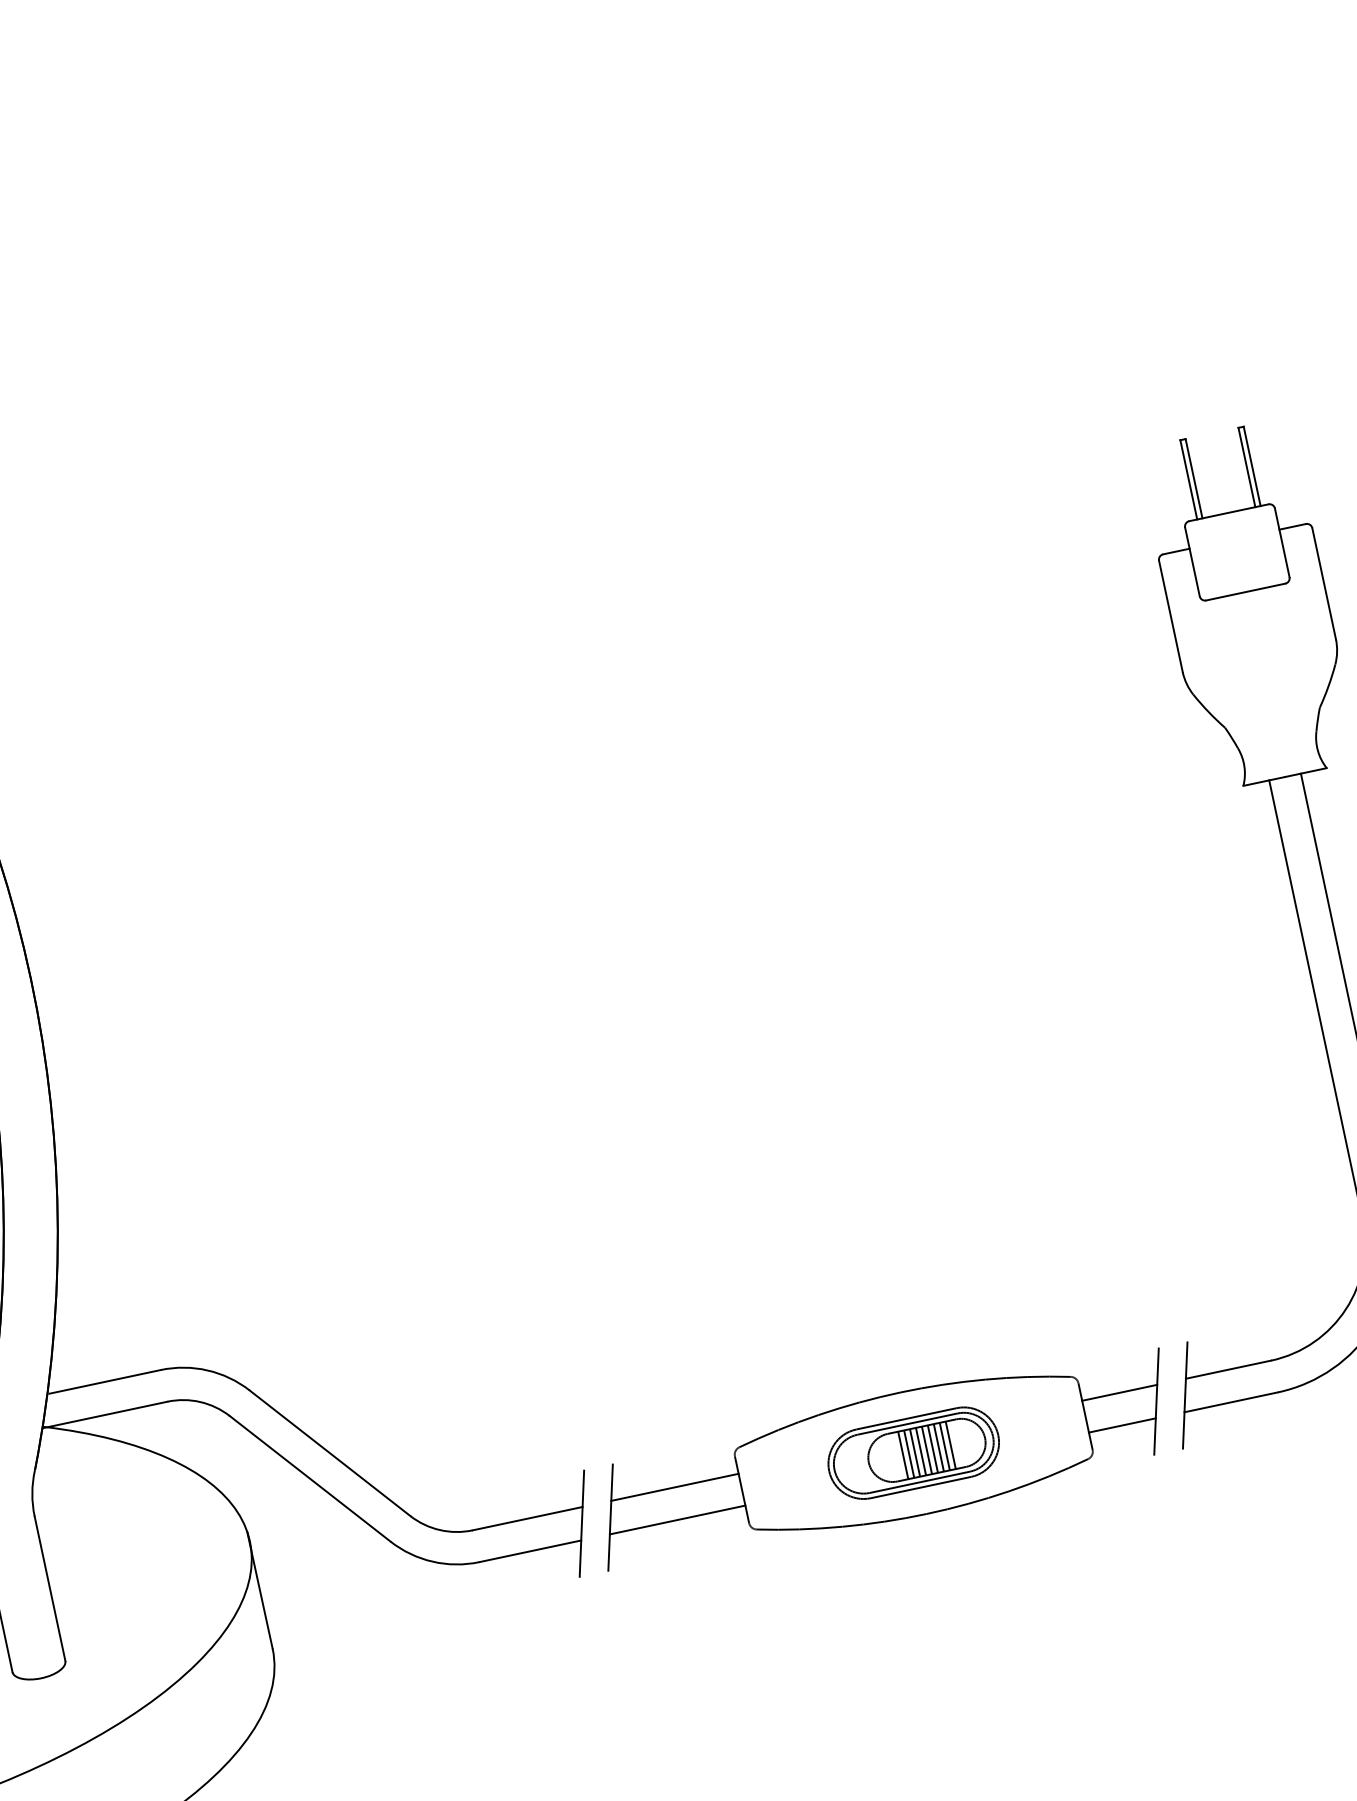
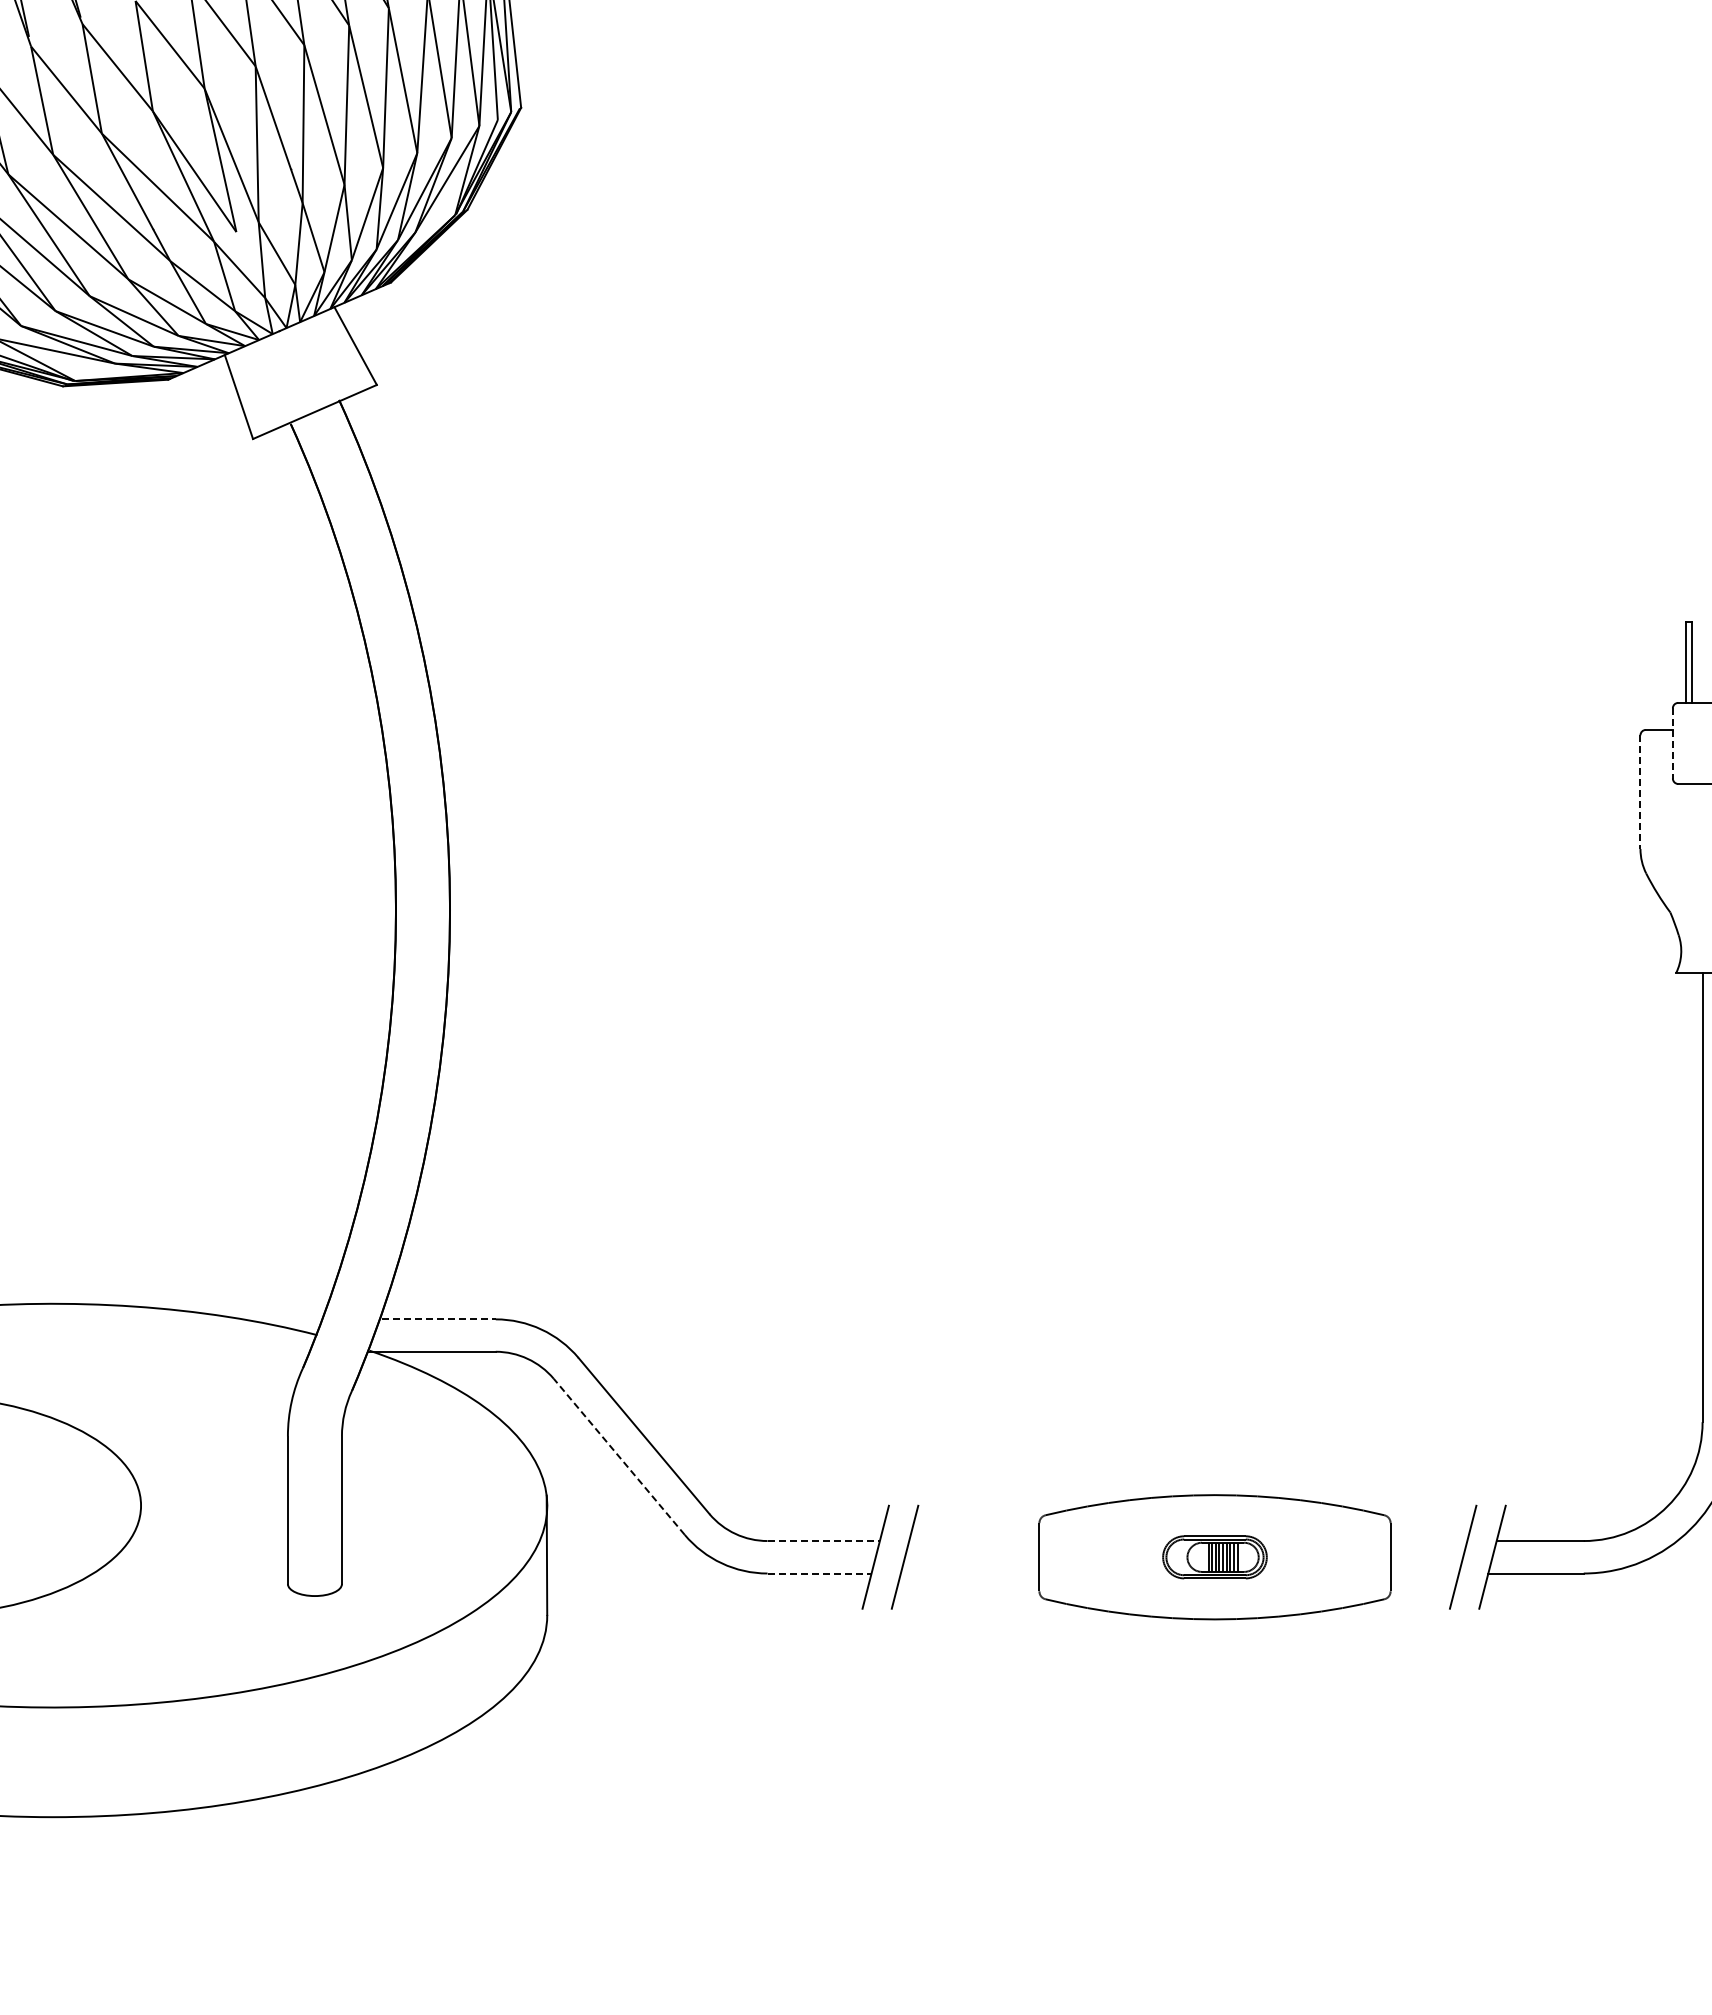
line: (1192, 562) -> (1672, 743), solid -> dashed
line: (1170, 616) -> (1640, 792), solid -> dashed
line: (104, 1382) -> (438, 1319), solid -> dashed
line: (1119, 1393) -> (1428, 1541), removed
line: (1122, 1425) -> (1424, 1573), removed
part: (913, 1453) -> (1214, 1557), size x0.6
line: (310, 1478) -> (619, 1456), solid -> dashed
line: (675, 1487) -> (974, 1541), removed
line: (528, 1518) -> (824, 1541), solid -> dashed
line: (677, 1520) -> (969, 1573), removed
line: (530, 1551) -> (819, 1573), solid -> dashed

